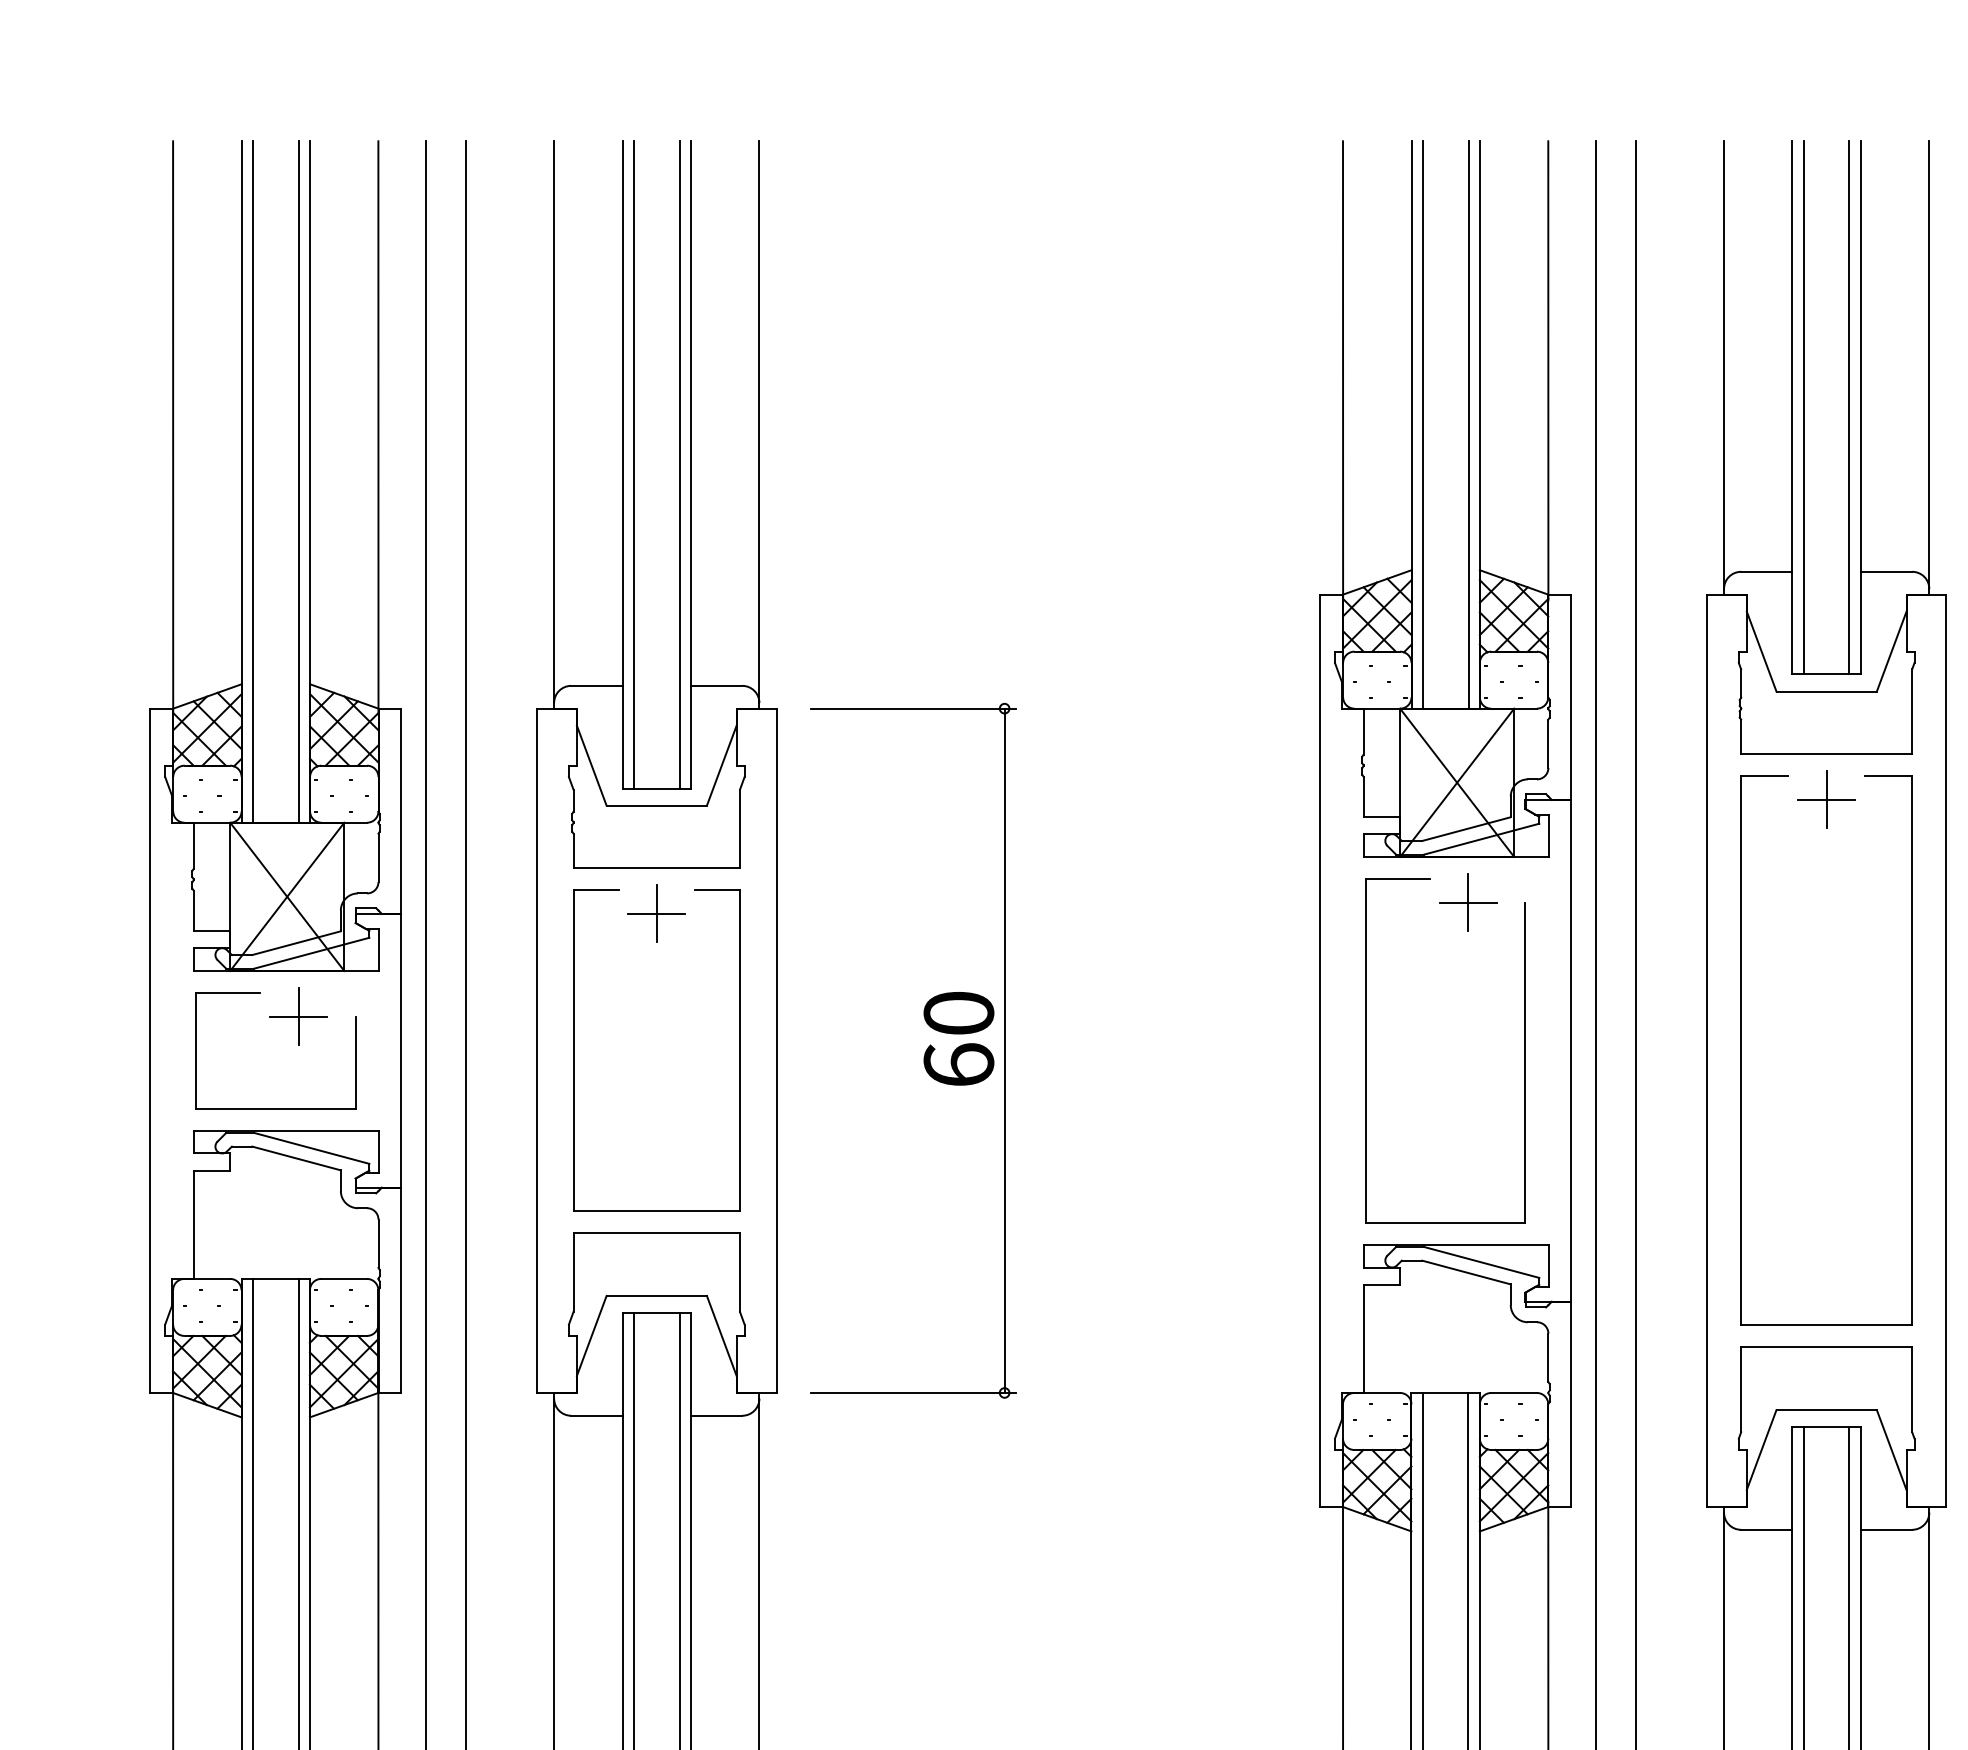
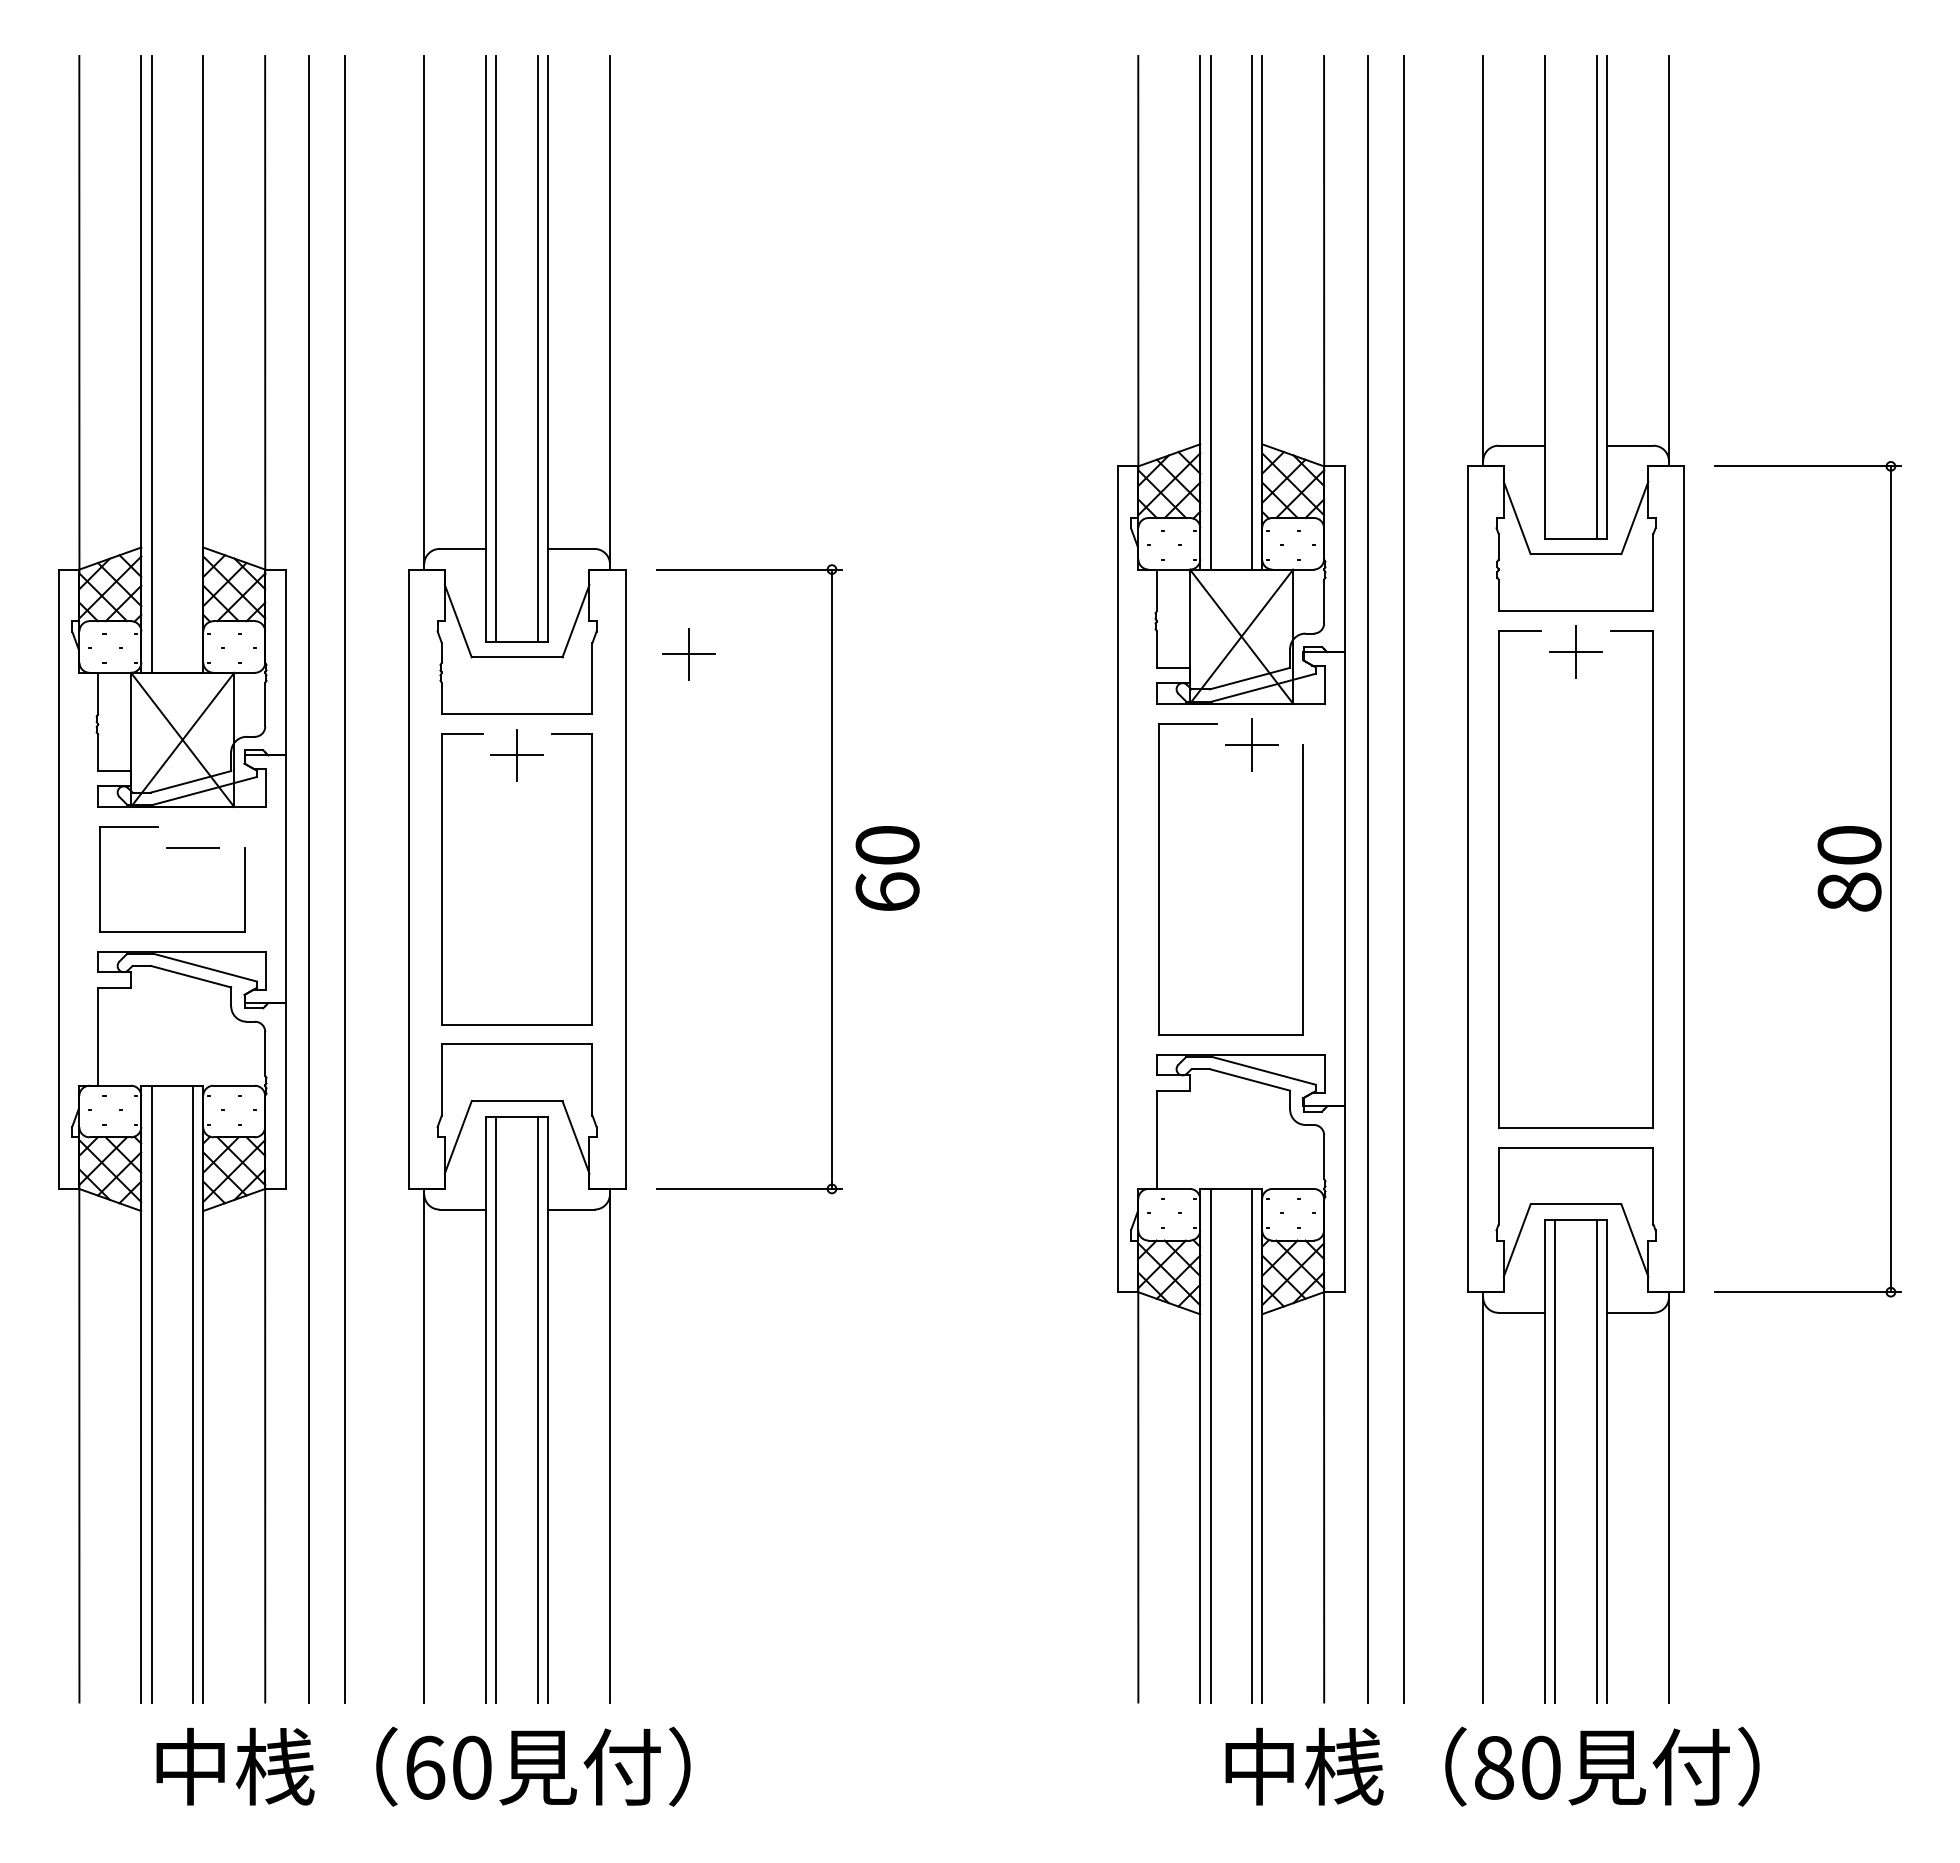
line: (1803, 408) -> (1555, 297), removed
line: (298, 482) -> (192, 364), removed
part: (846, 802) -> (688, 654), added
line: (298, 1016) -> (192, 848), removed
text: (958, 1038) -> (887, 868), moved

